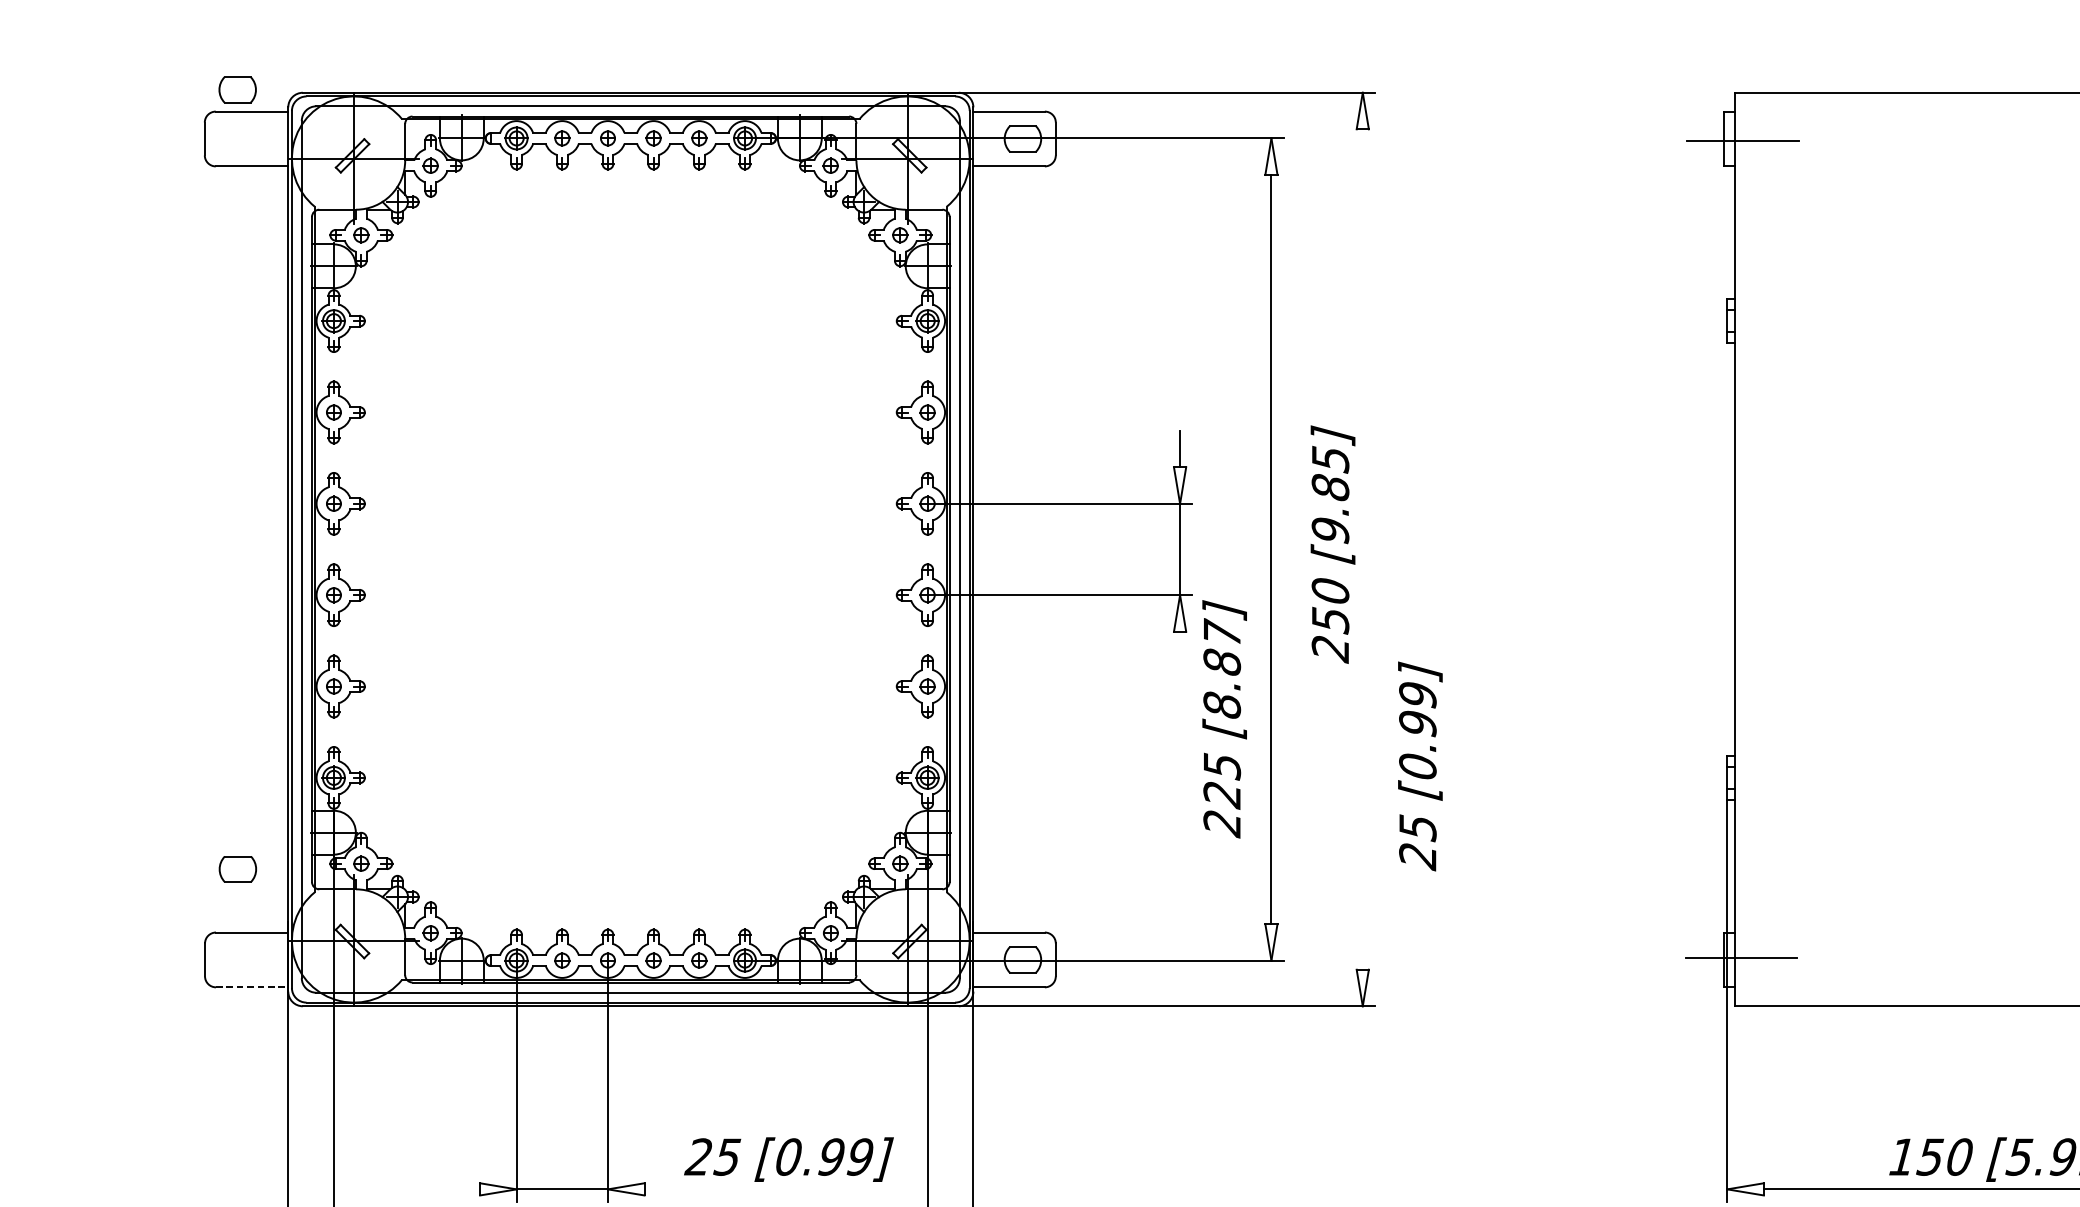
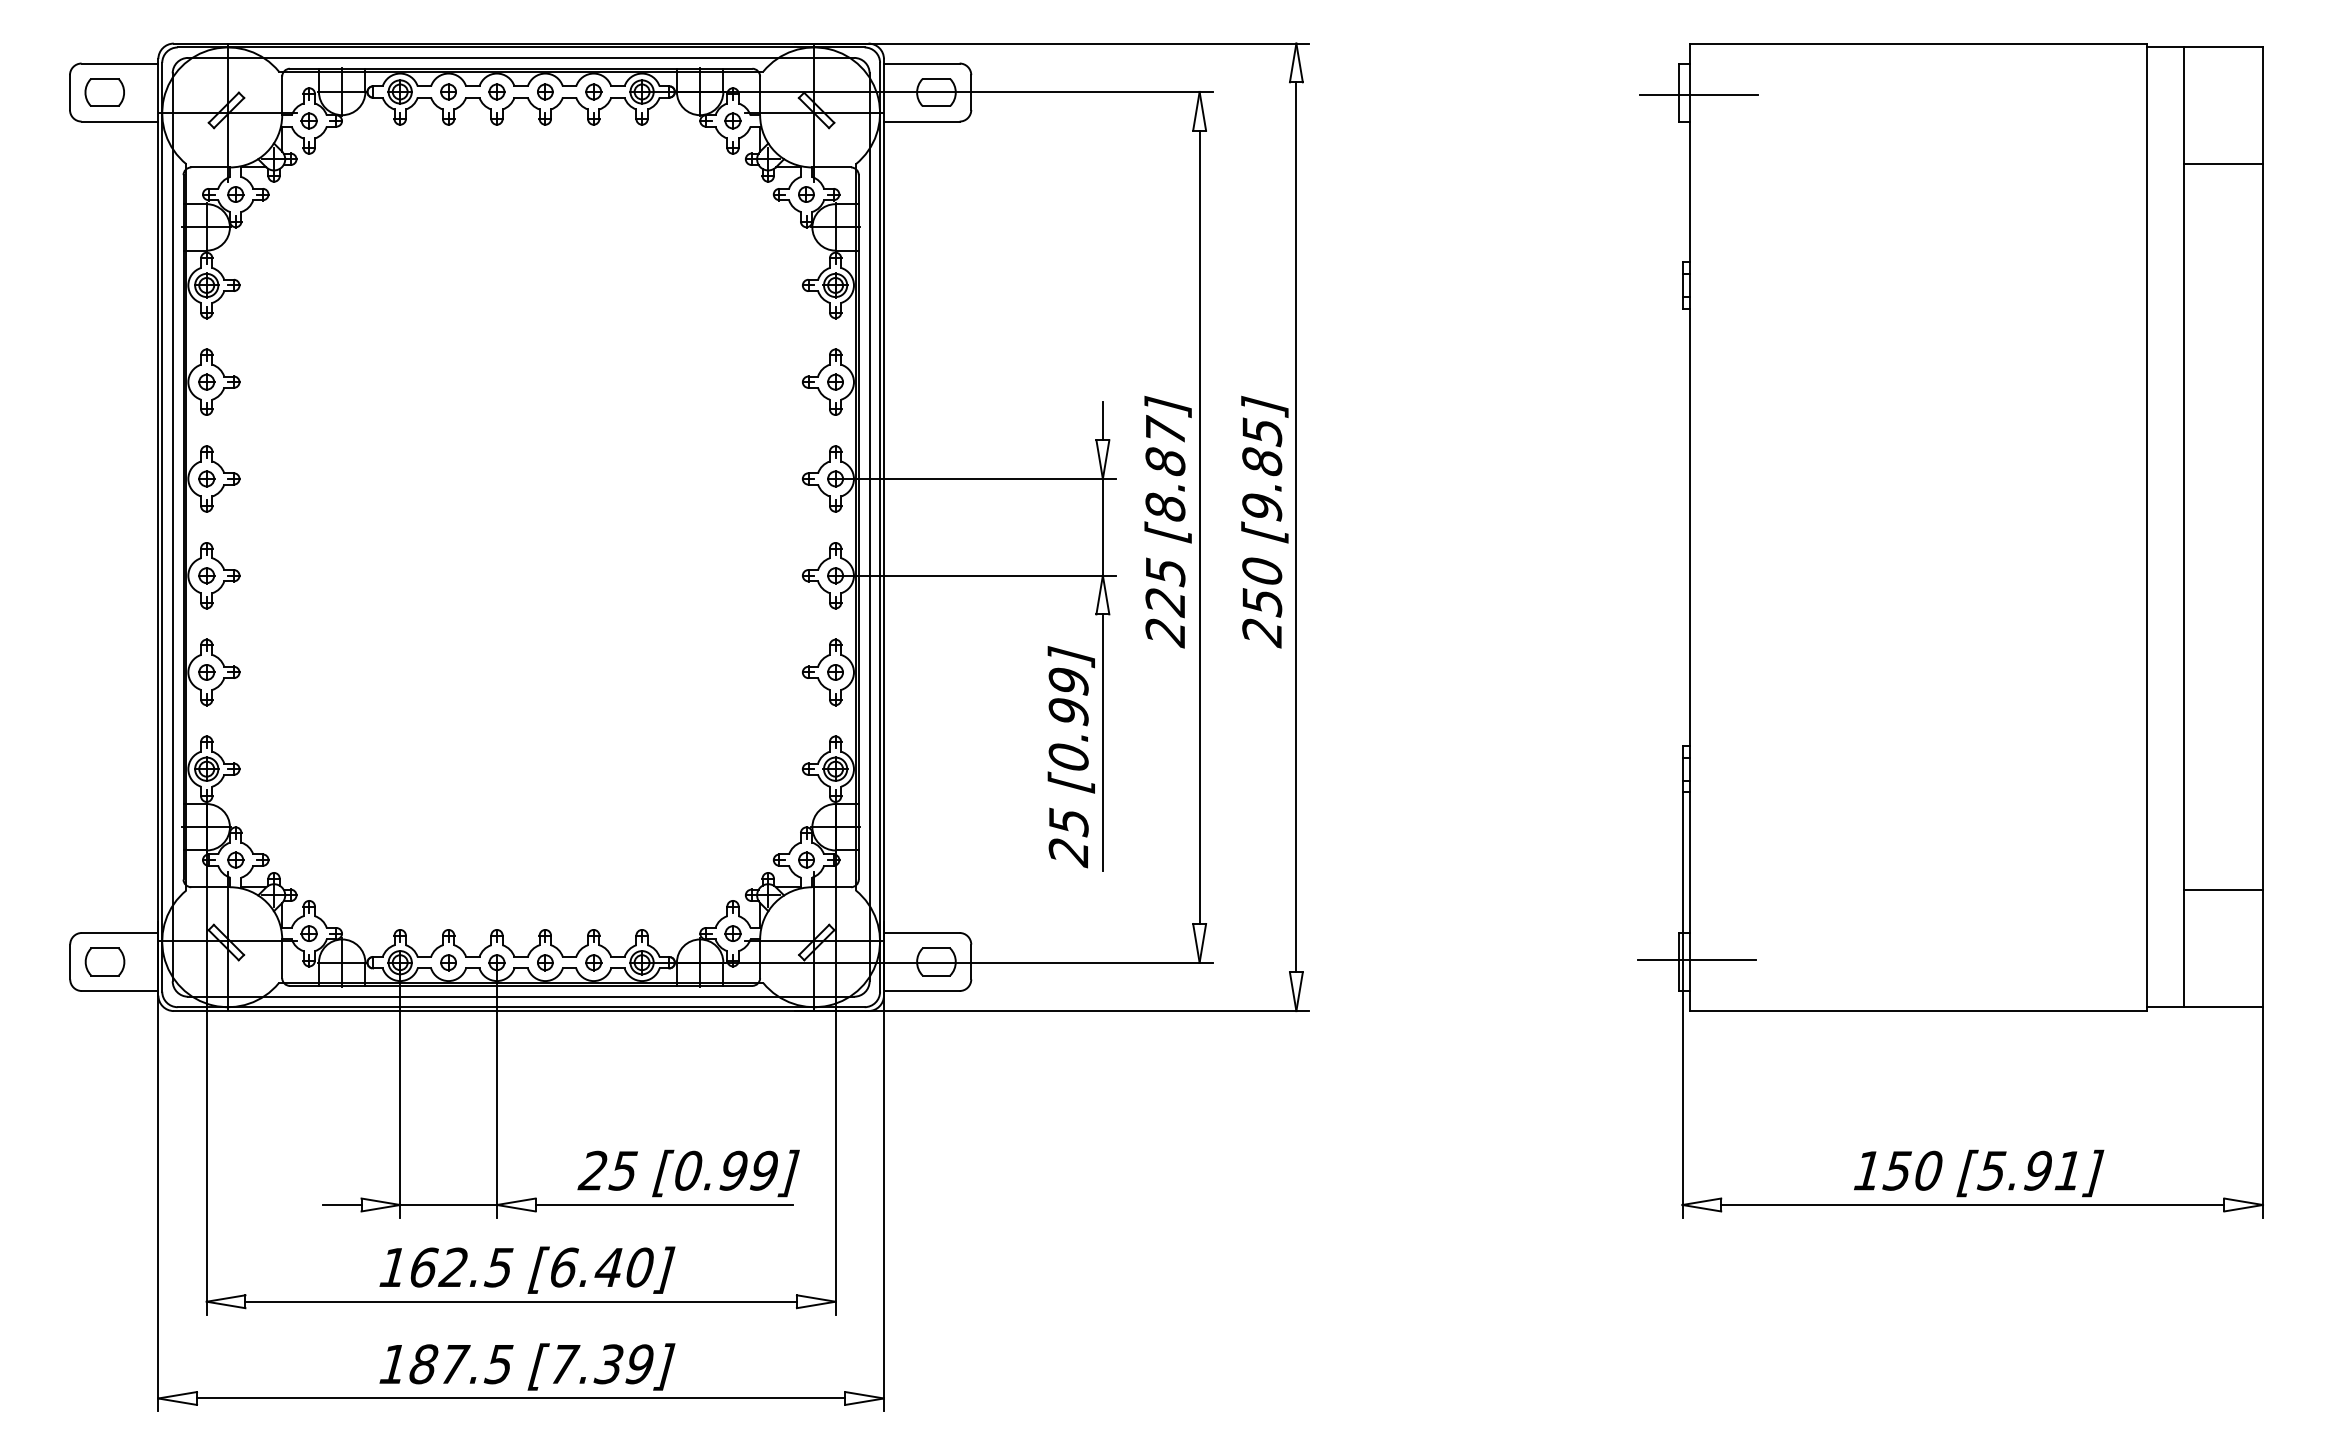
part: (237, 89) -> (104, 92), moved
line: (1362, 549) -> (1296, 527), added
text: (1224, 718) -> (1167, 521), moved
line: (1179, 752) -> (1102, 742), added
text: (1419, 766) -> (1070, 757), moved
part: (237, 868) -> (104, 961), moved
line: (252, 987) -> (120, 991), dashed -> solid
line: (461, 1188) -> (341, 1204), added
line: (765, 1188) -> (663, 1204), added

